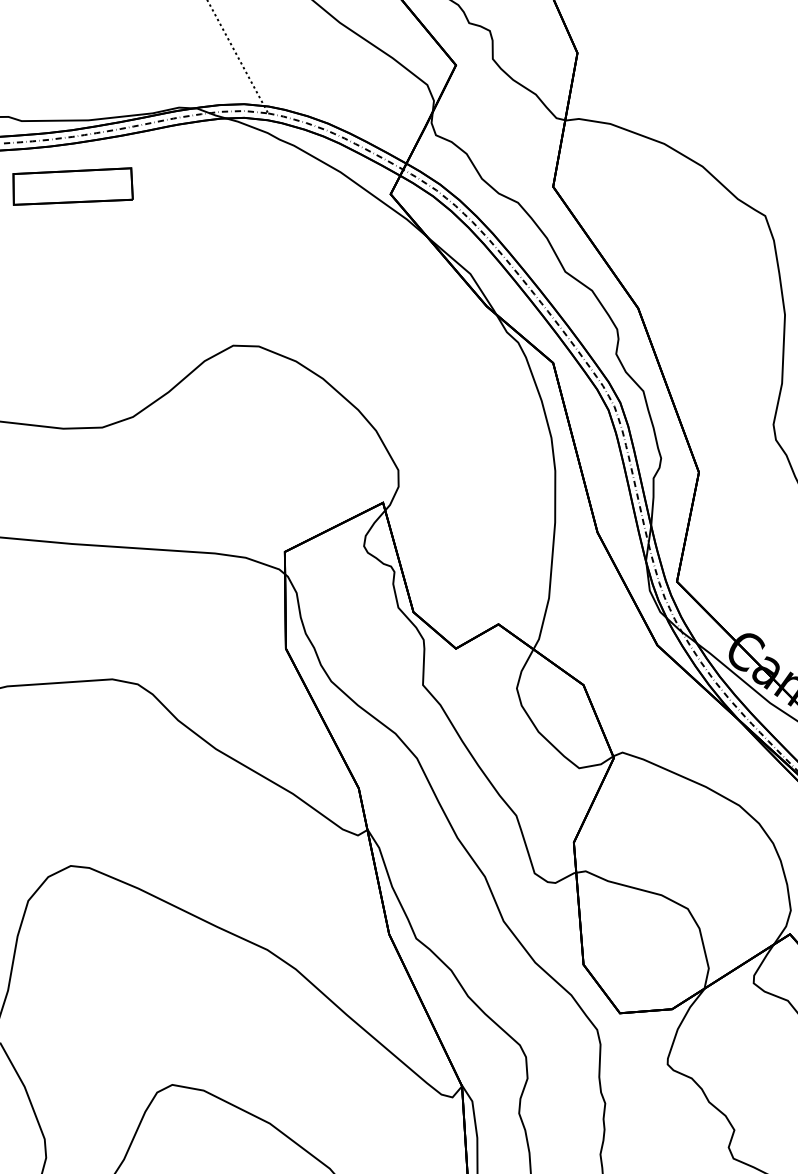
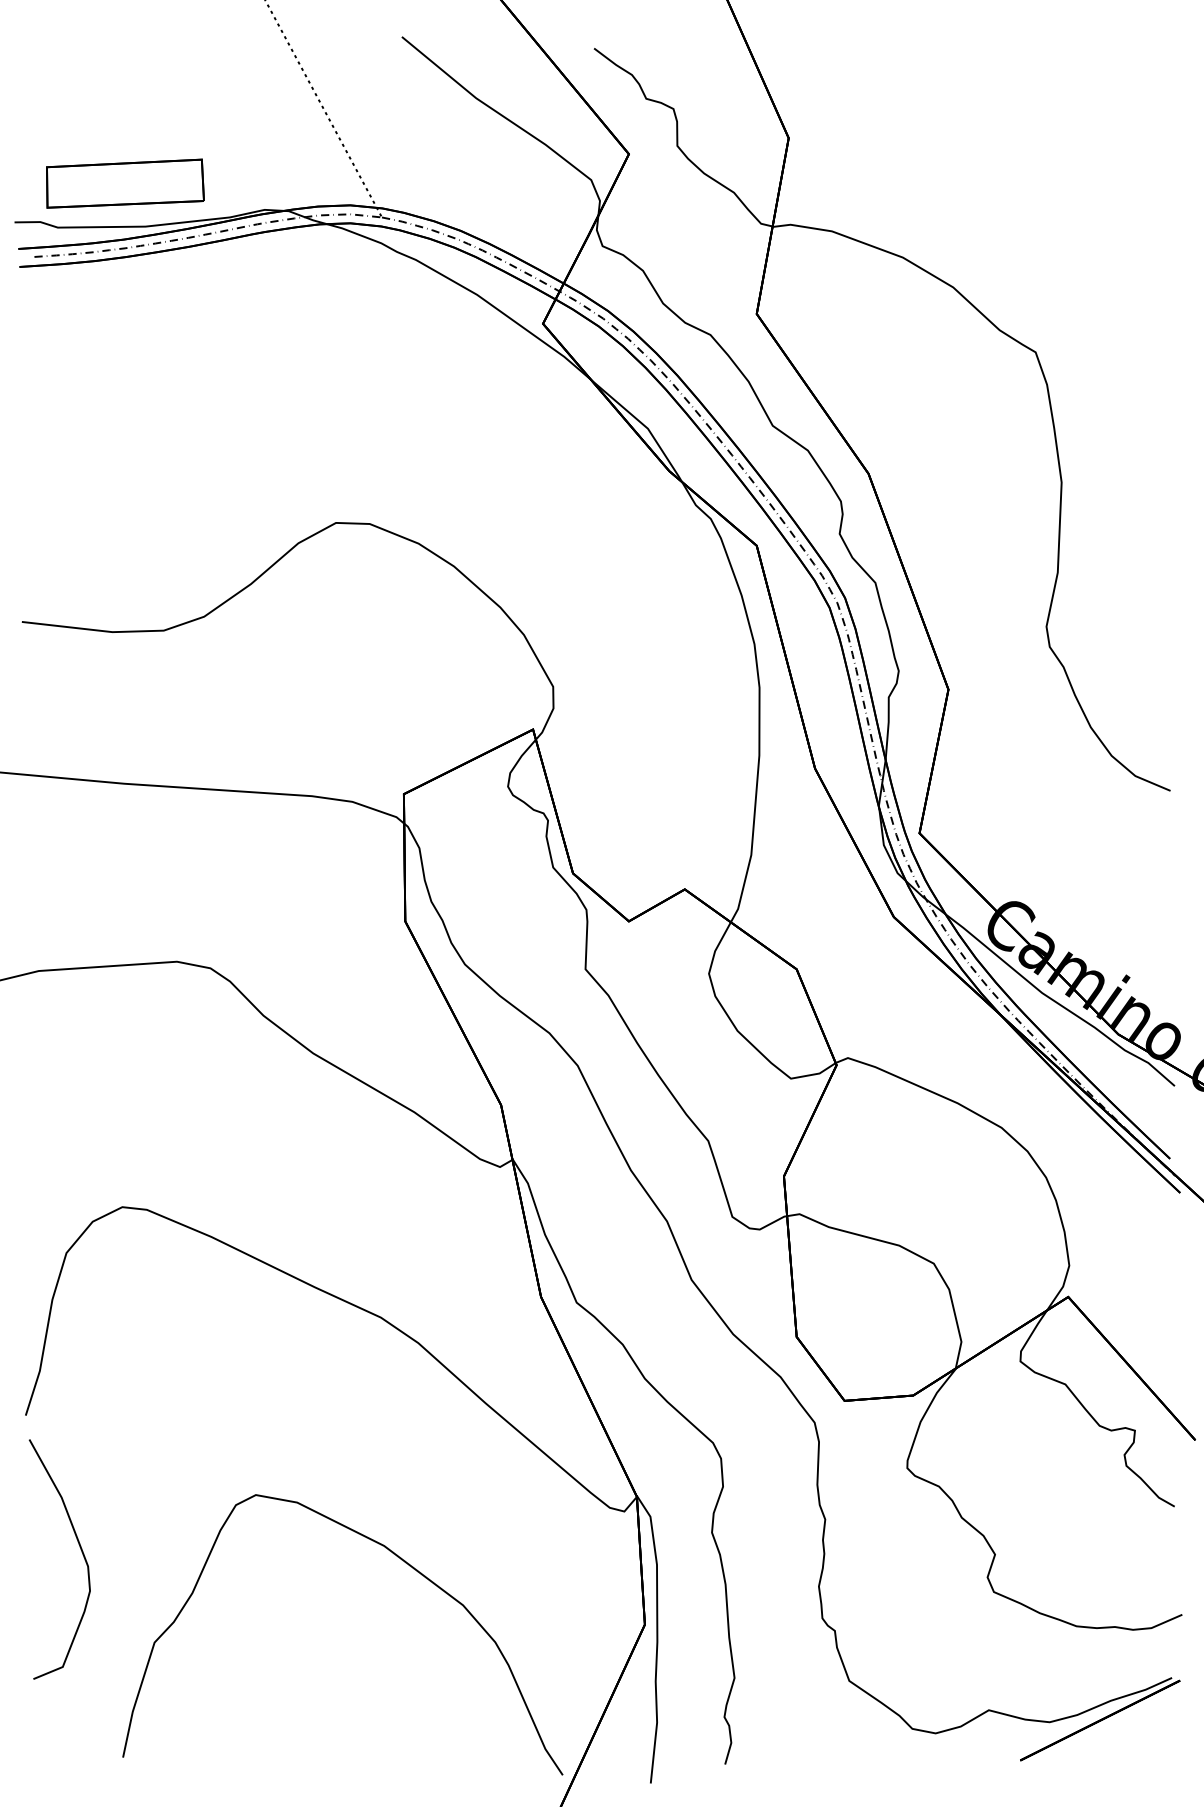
part: (73, 186) -> (125, 183), moved

